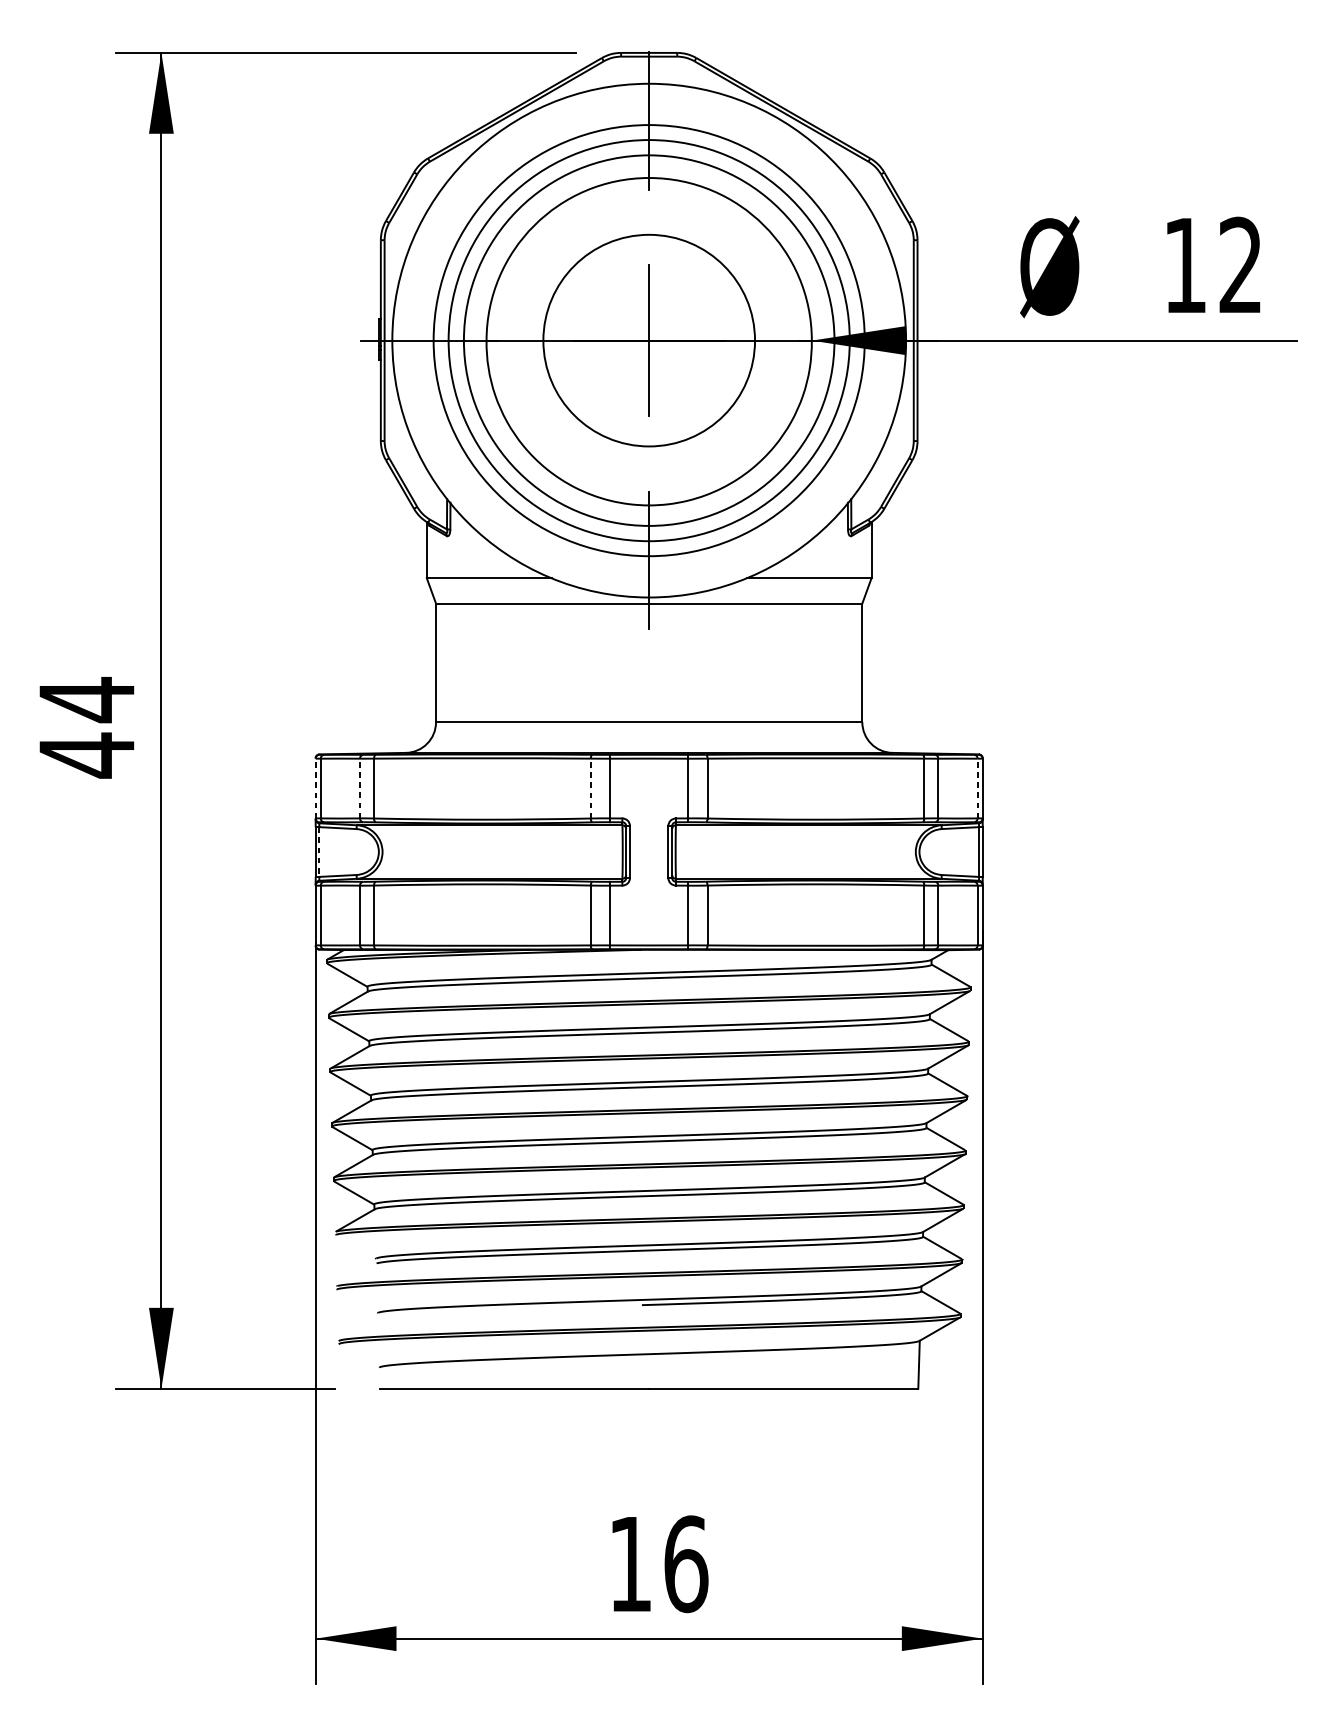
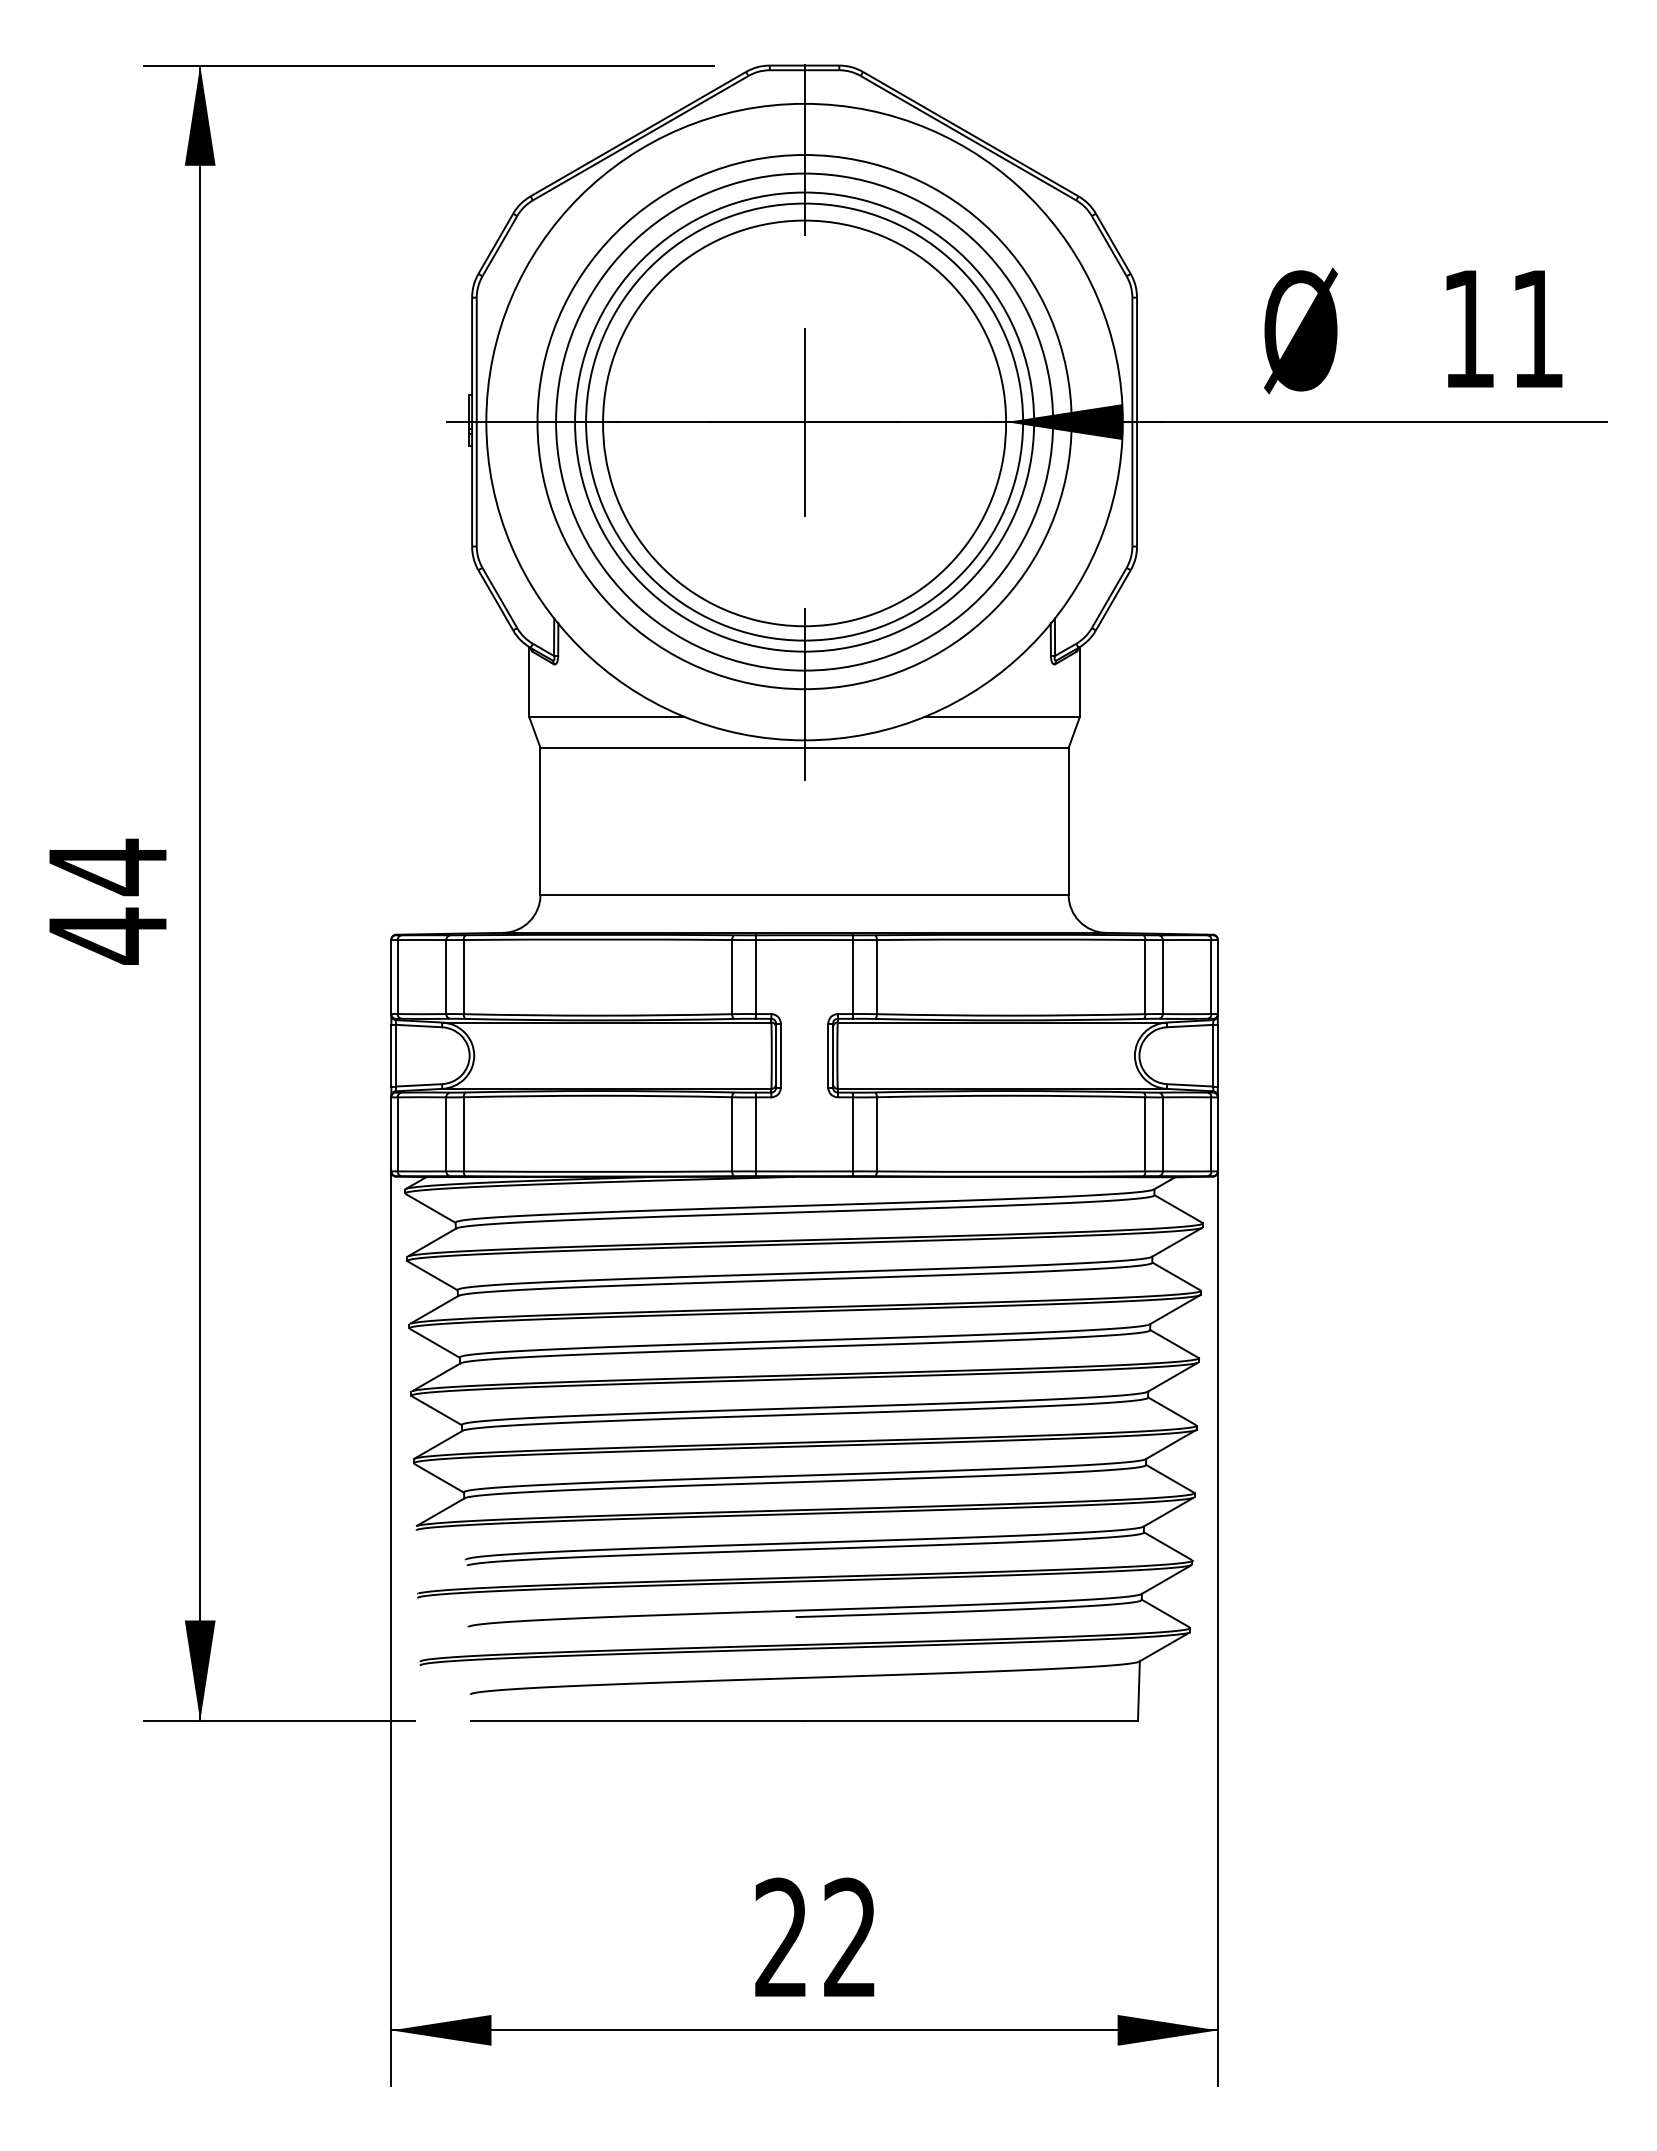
text: (1239, 264) -> (1536, 327), 12 -> 11
circle: (649, 340) -> (804, 421), size x1.67
line: (315, 788) -> (391, 976), dashed -> solid
line: (360, 788) -> (446, 977), dashed -> solid
line: (591, 788) -> (732, 976), dashed -> solid
line: (977, 788) -> (1211, 977), dashed -> solid
line: (319, 851) -> (396, 1055), dashed -> solid
text: (658, 1563) -> (816, 1937), 16 -> 22

